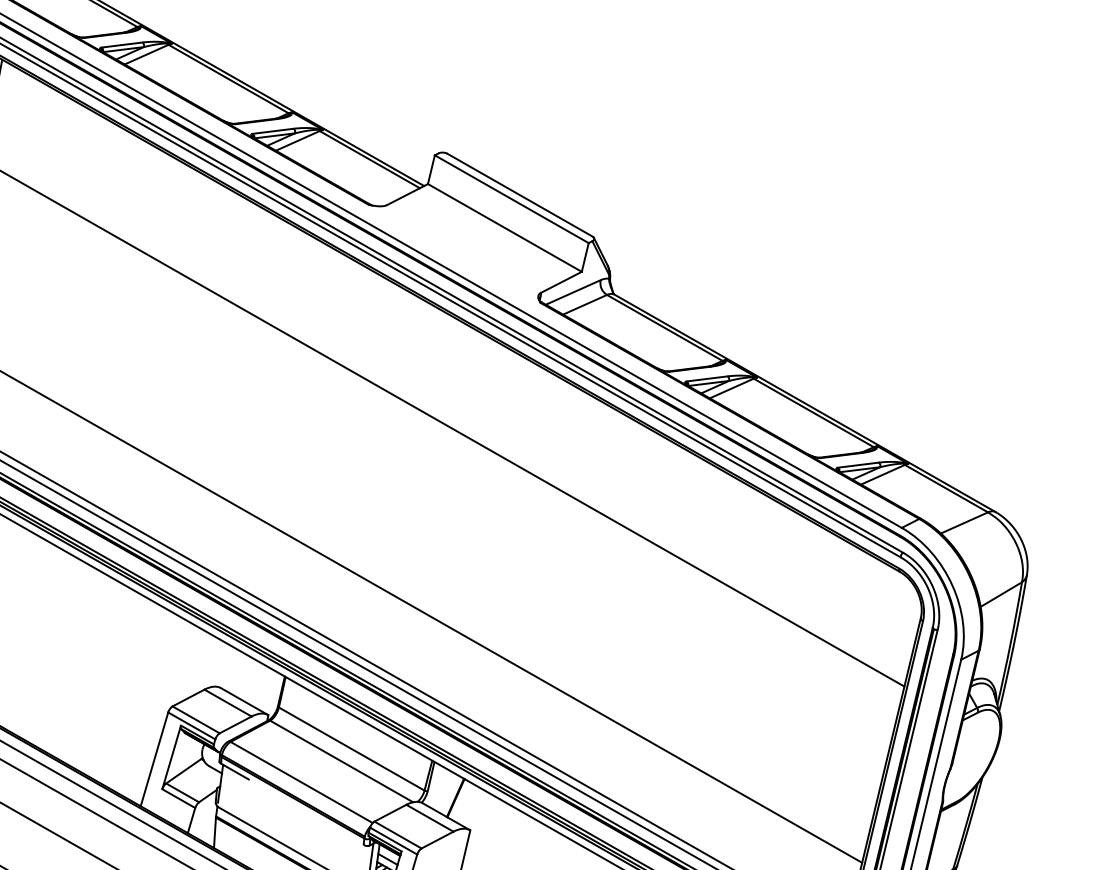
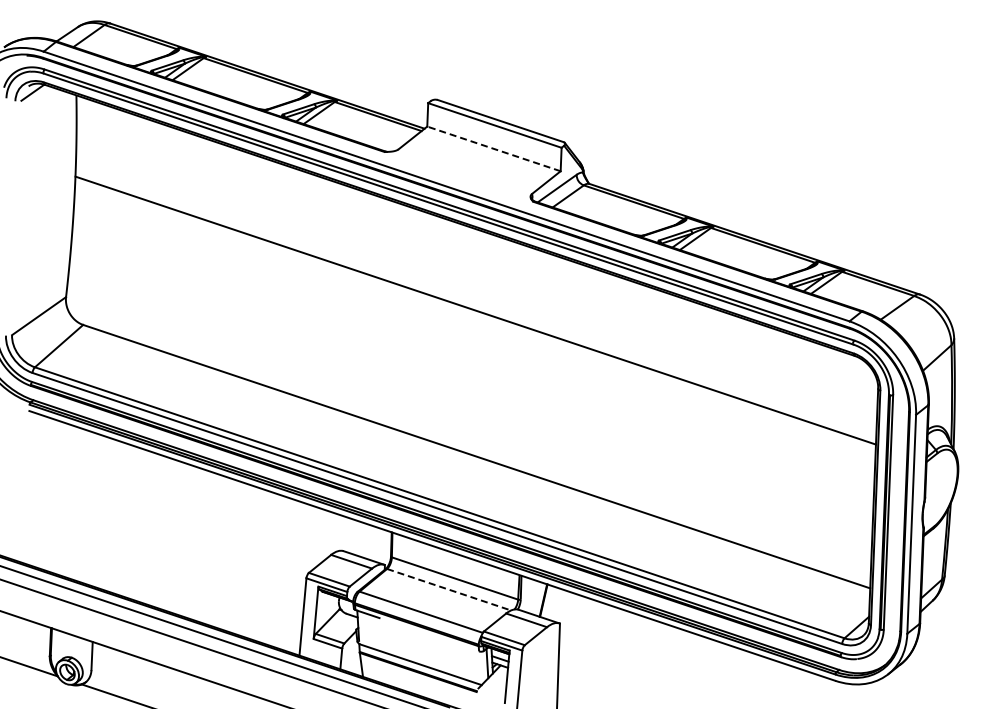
line: (504, 227) -> (493, 148), solid -> dashed
line: (342, 761) -> (449, 589), solid -> dashed

